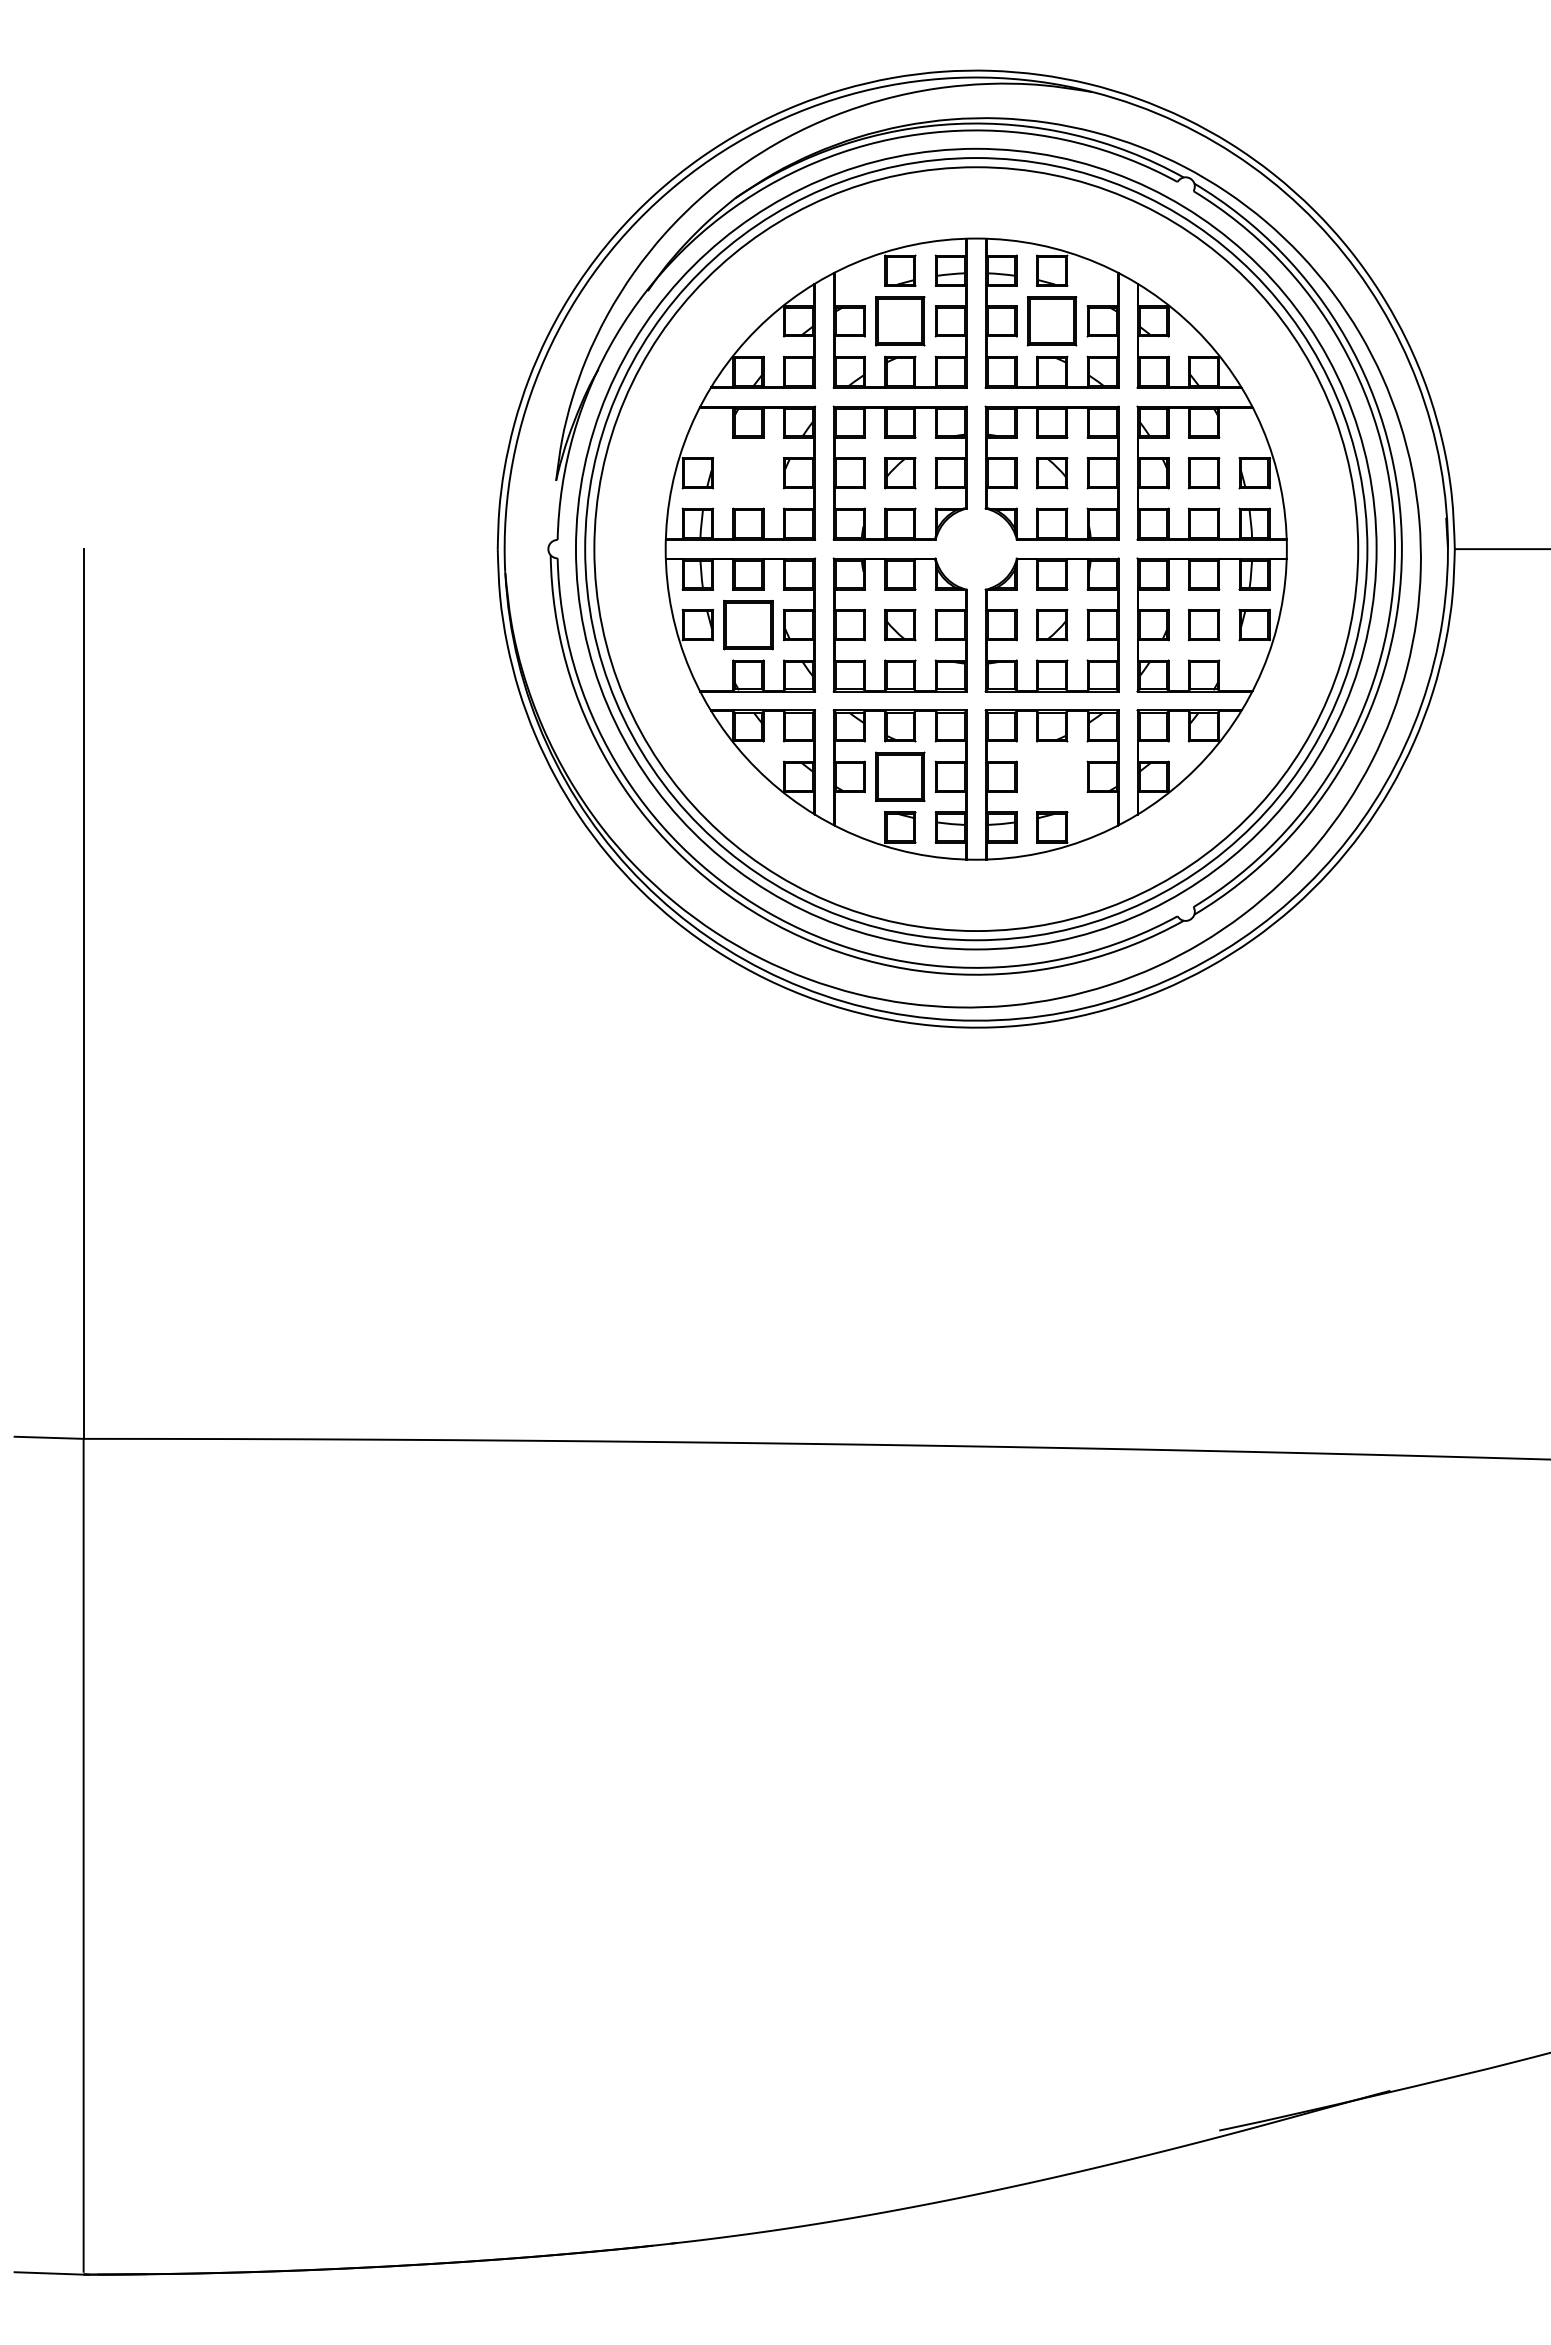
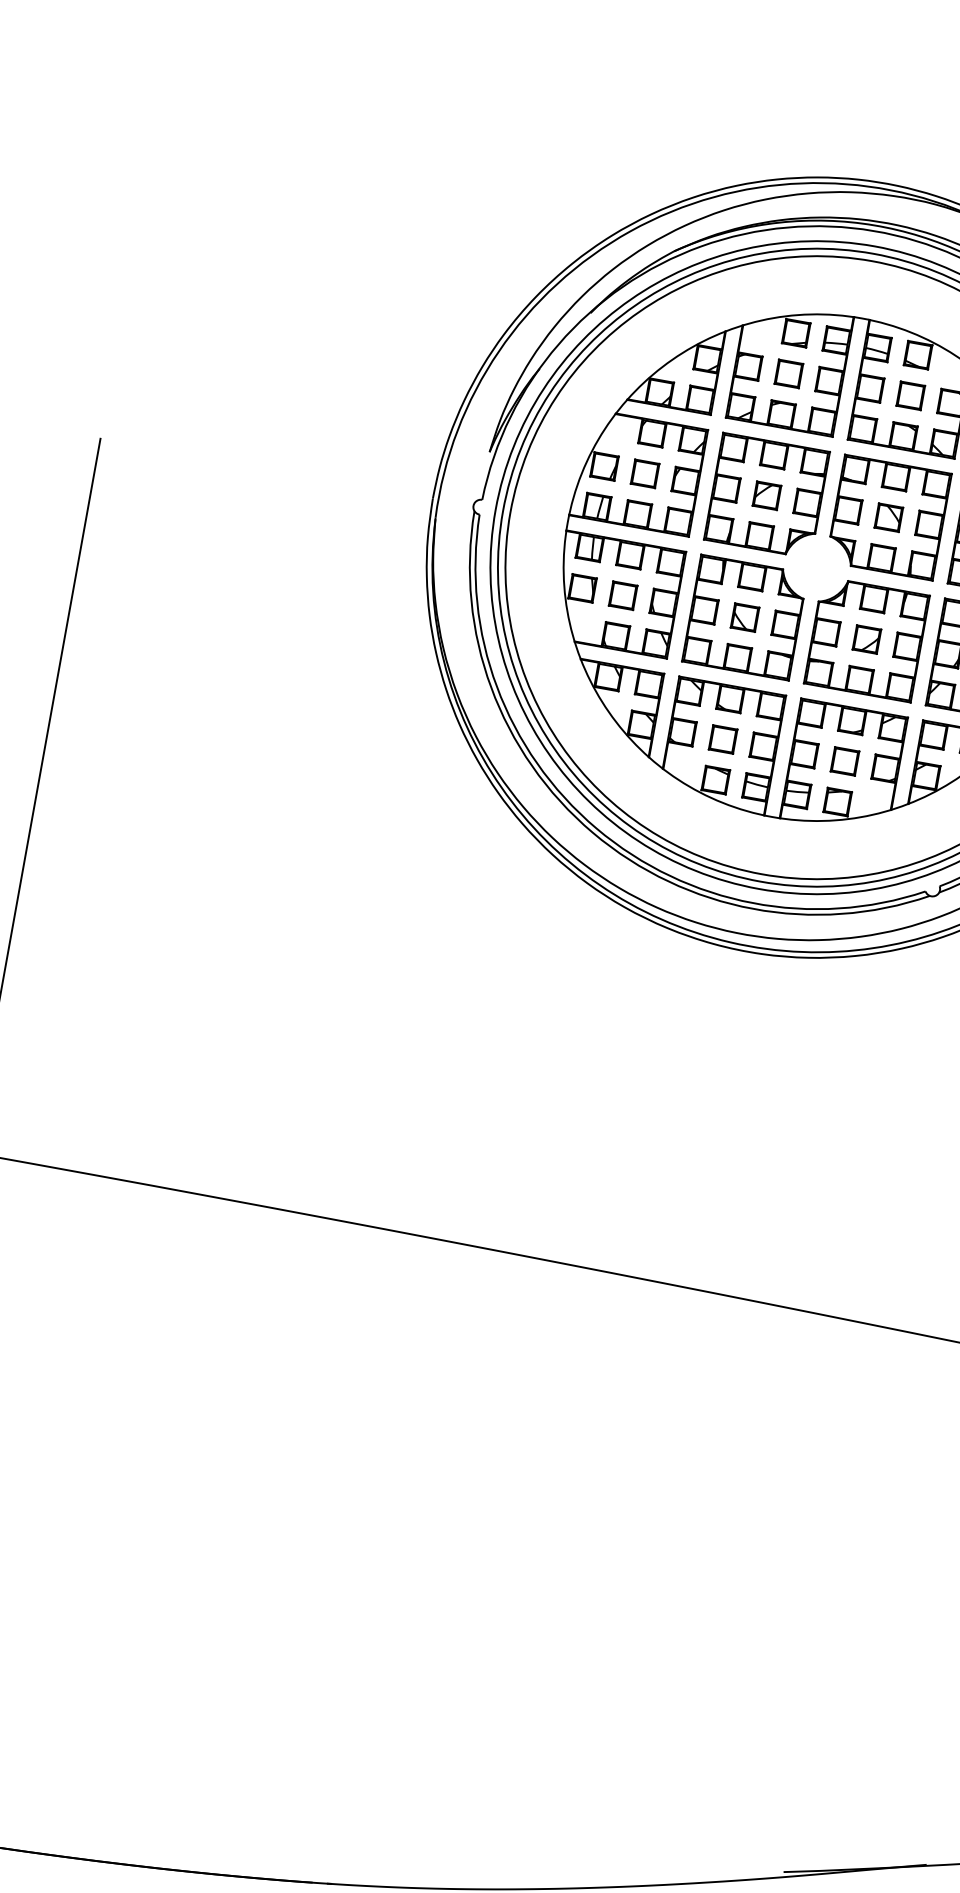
part: (900, 321) -> (789, 374), size x0.62
part: (1052, 321) -> (911, 395), size x0.62
part: (748, 473) -> (645, 474), added
part: (748, 624) -> (623, 595), size x0.62
part: (900, 776) -> (723, 739), size x0.62
part: (1052, 776) -> (845, 761), added

